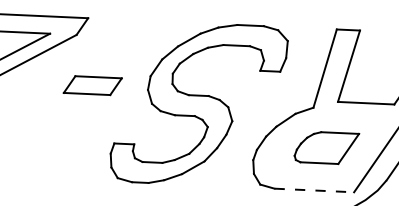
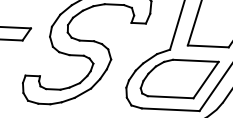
part: (326, 147) -> (179, 78), size x1.67
line: (314, 190) -> (170, 109), dashed -> solid

